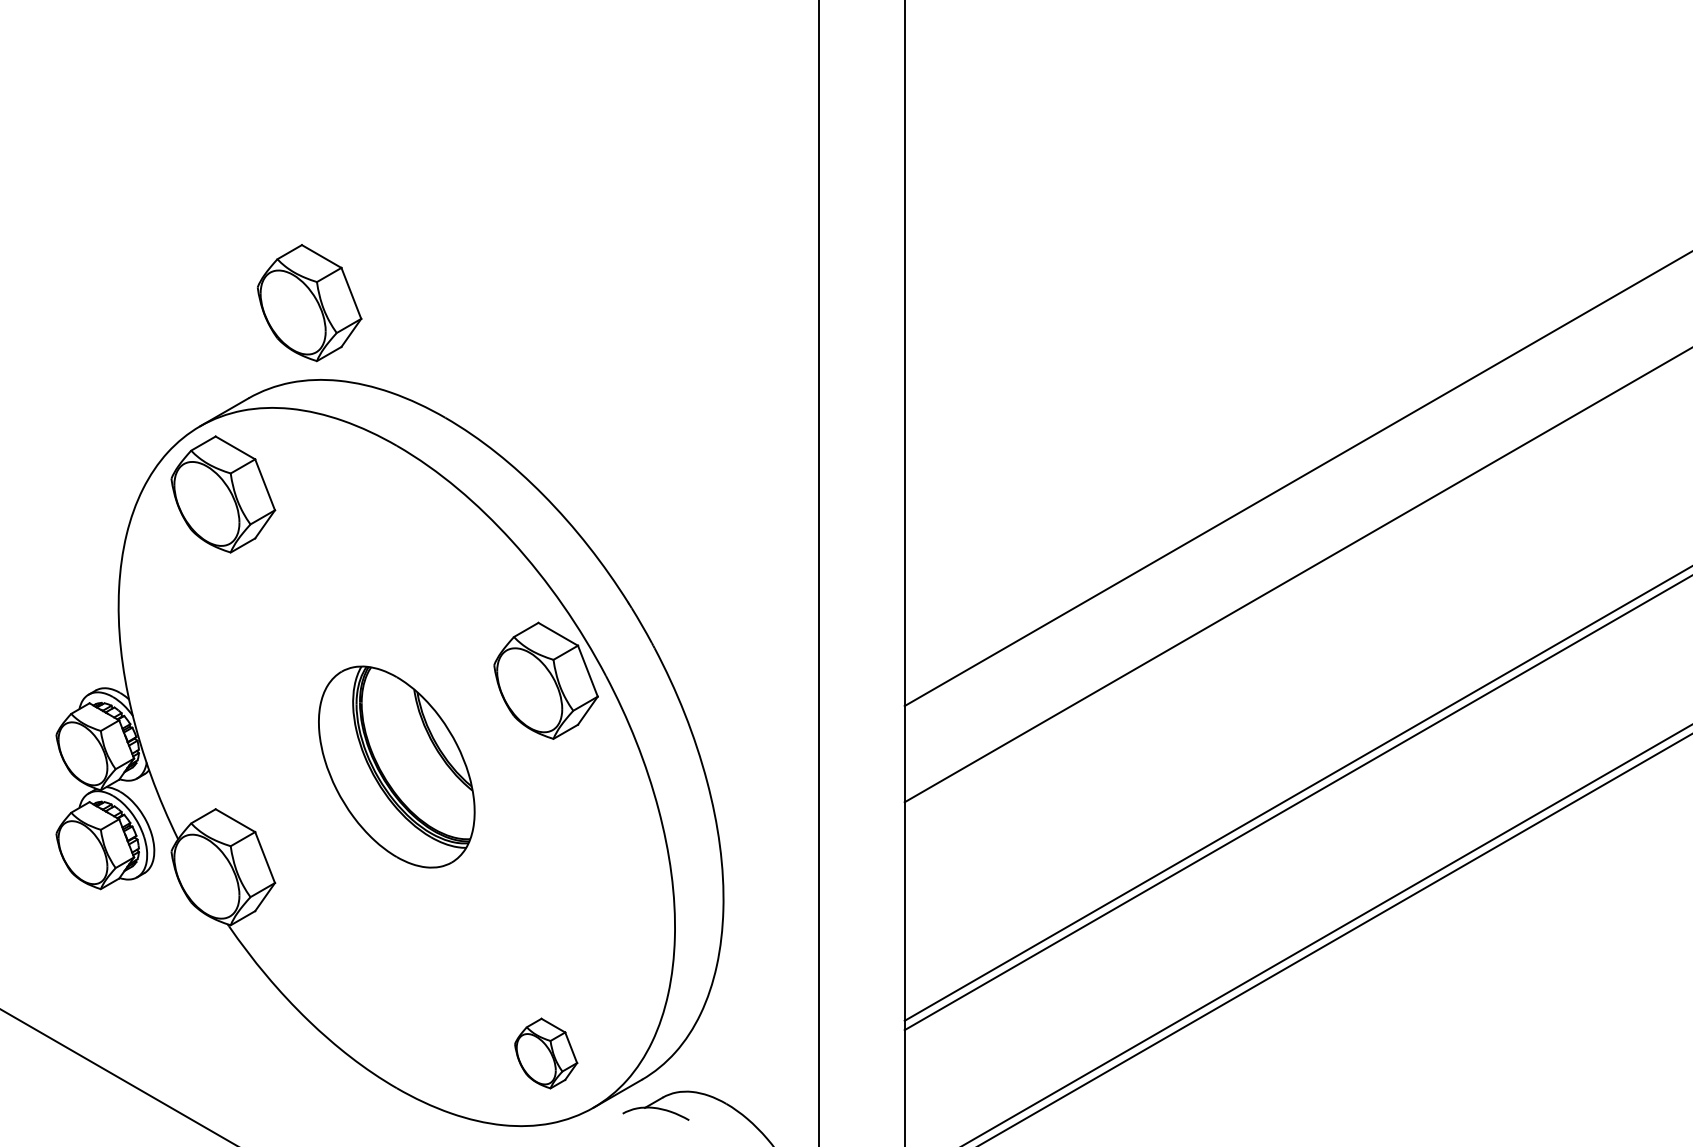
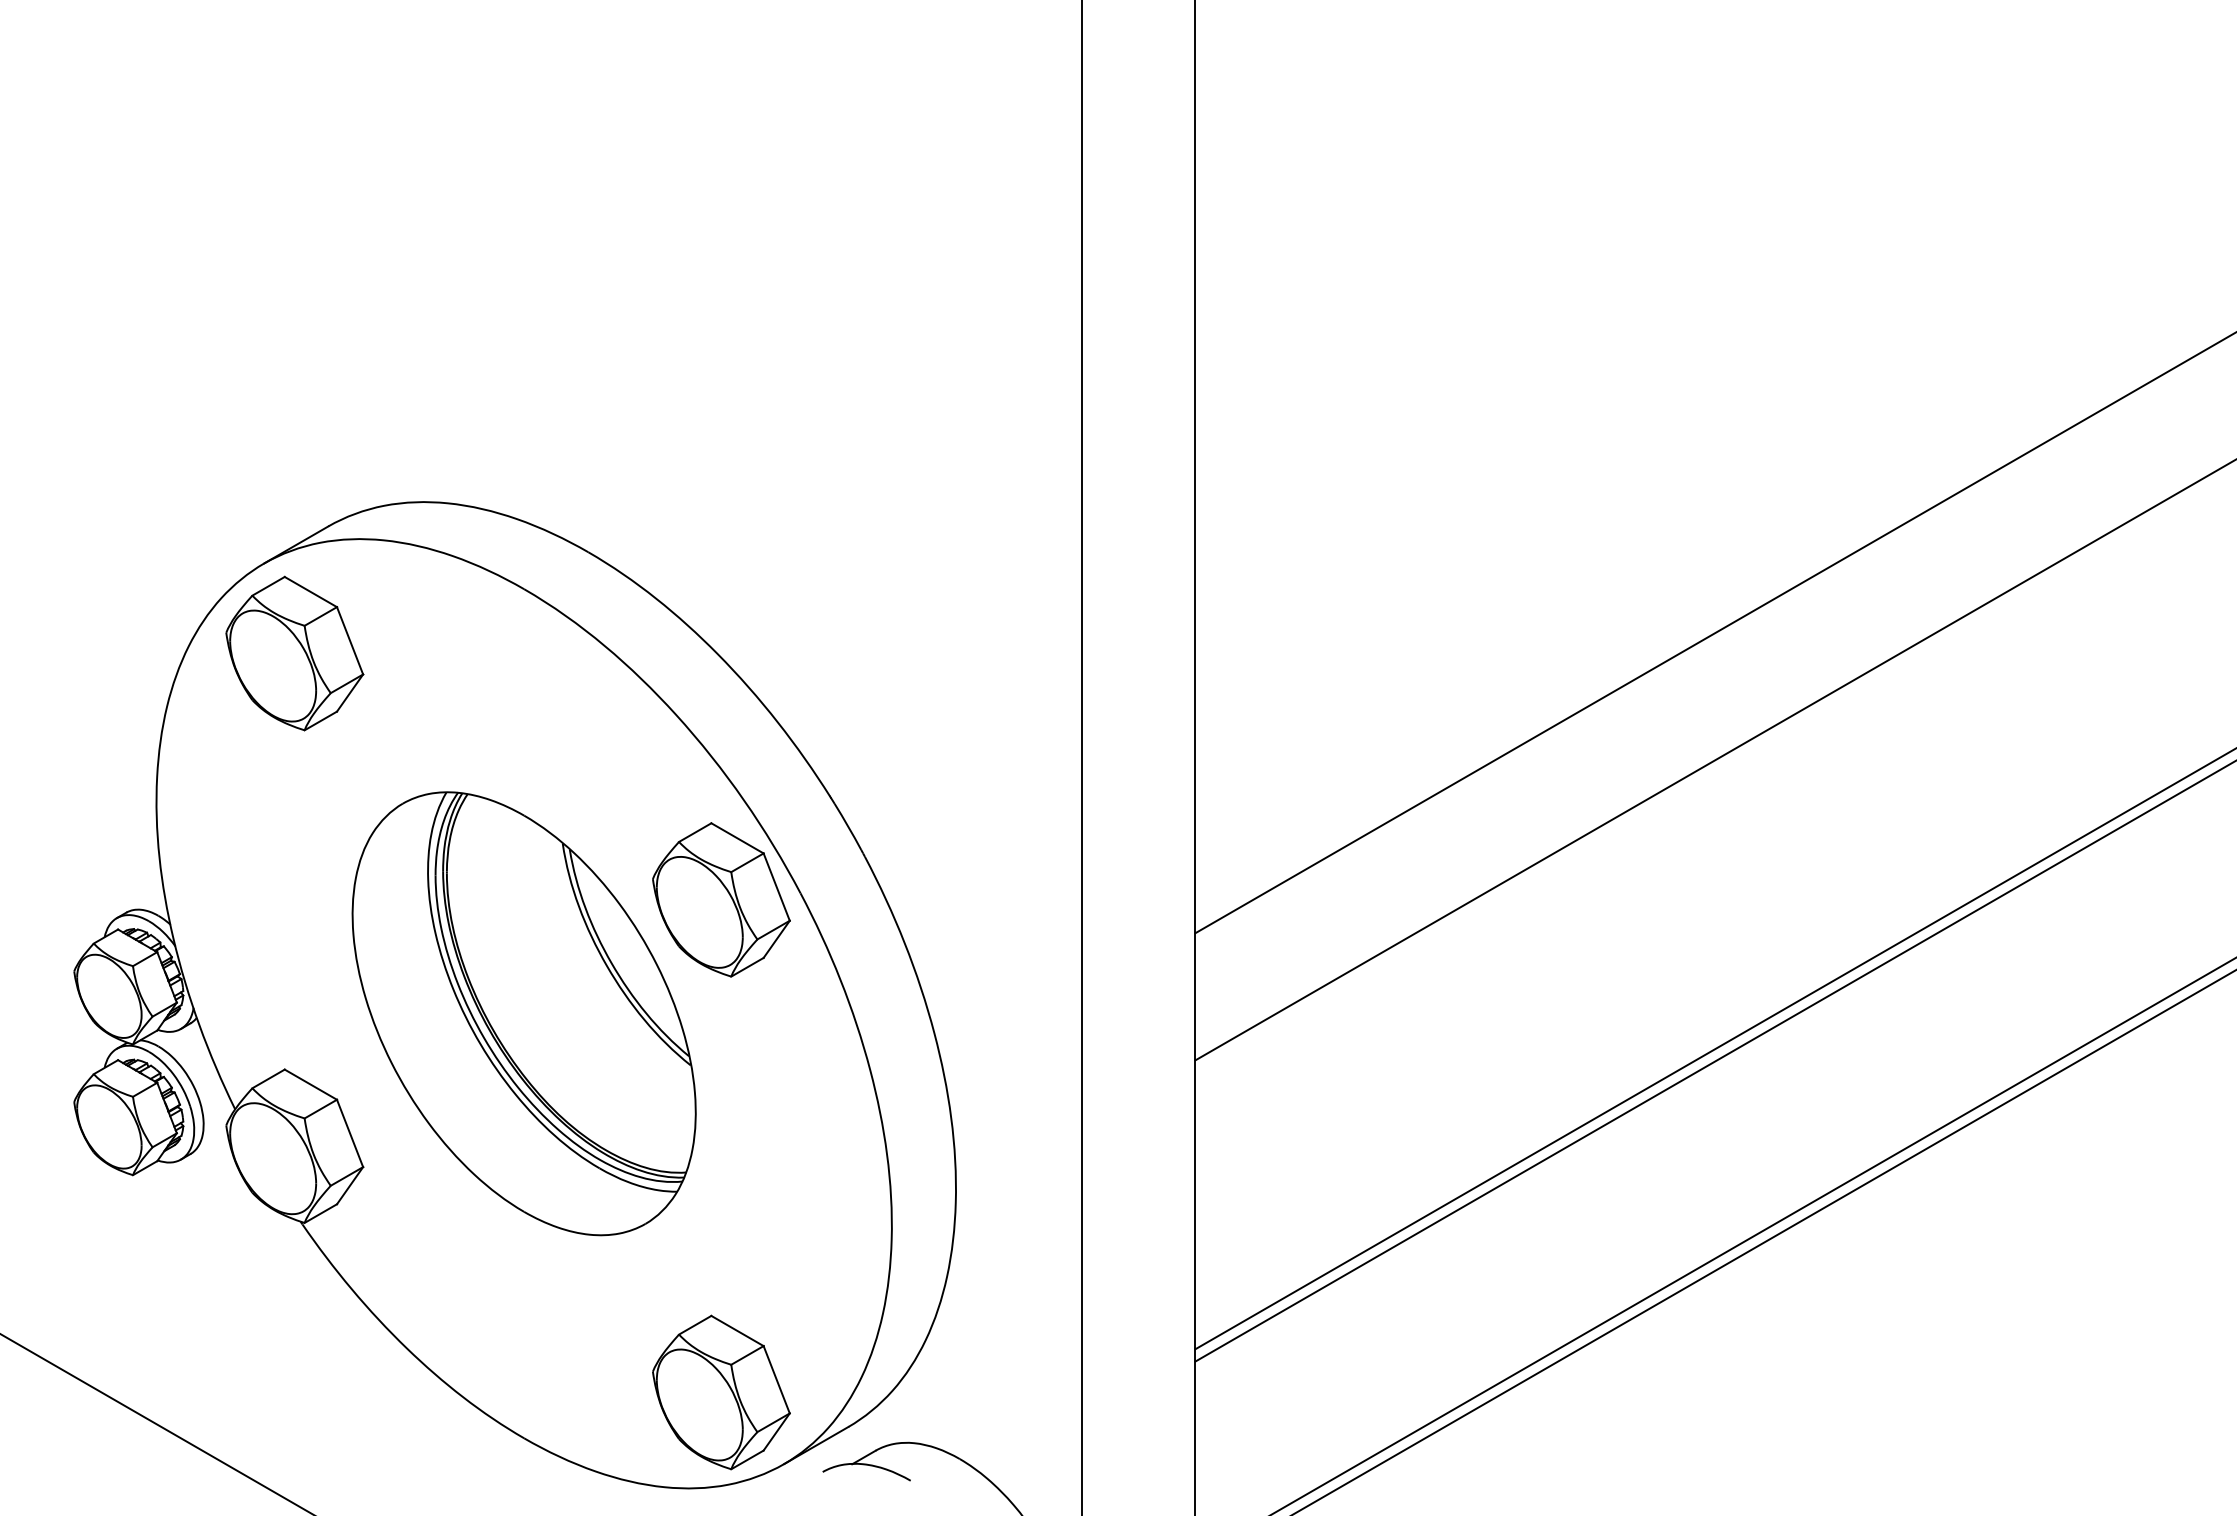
part: (309, 303) -> (408, 400), removed
part: (396, 766) -> (523, 1013), size x1.67
part: (546, 1053) -> (721, 1392), size x1.67

